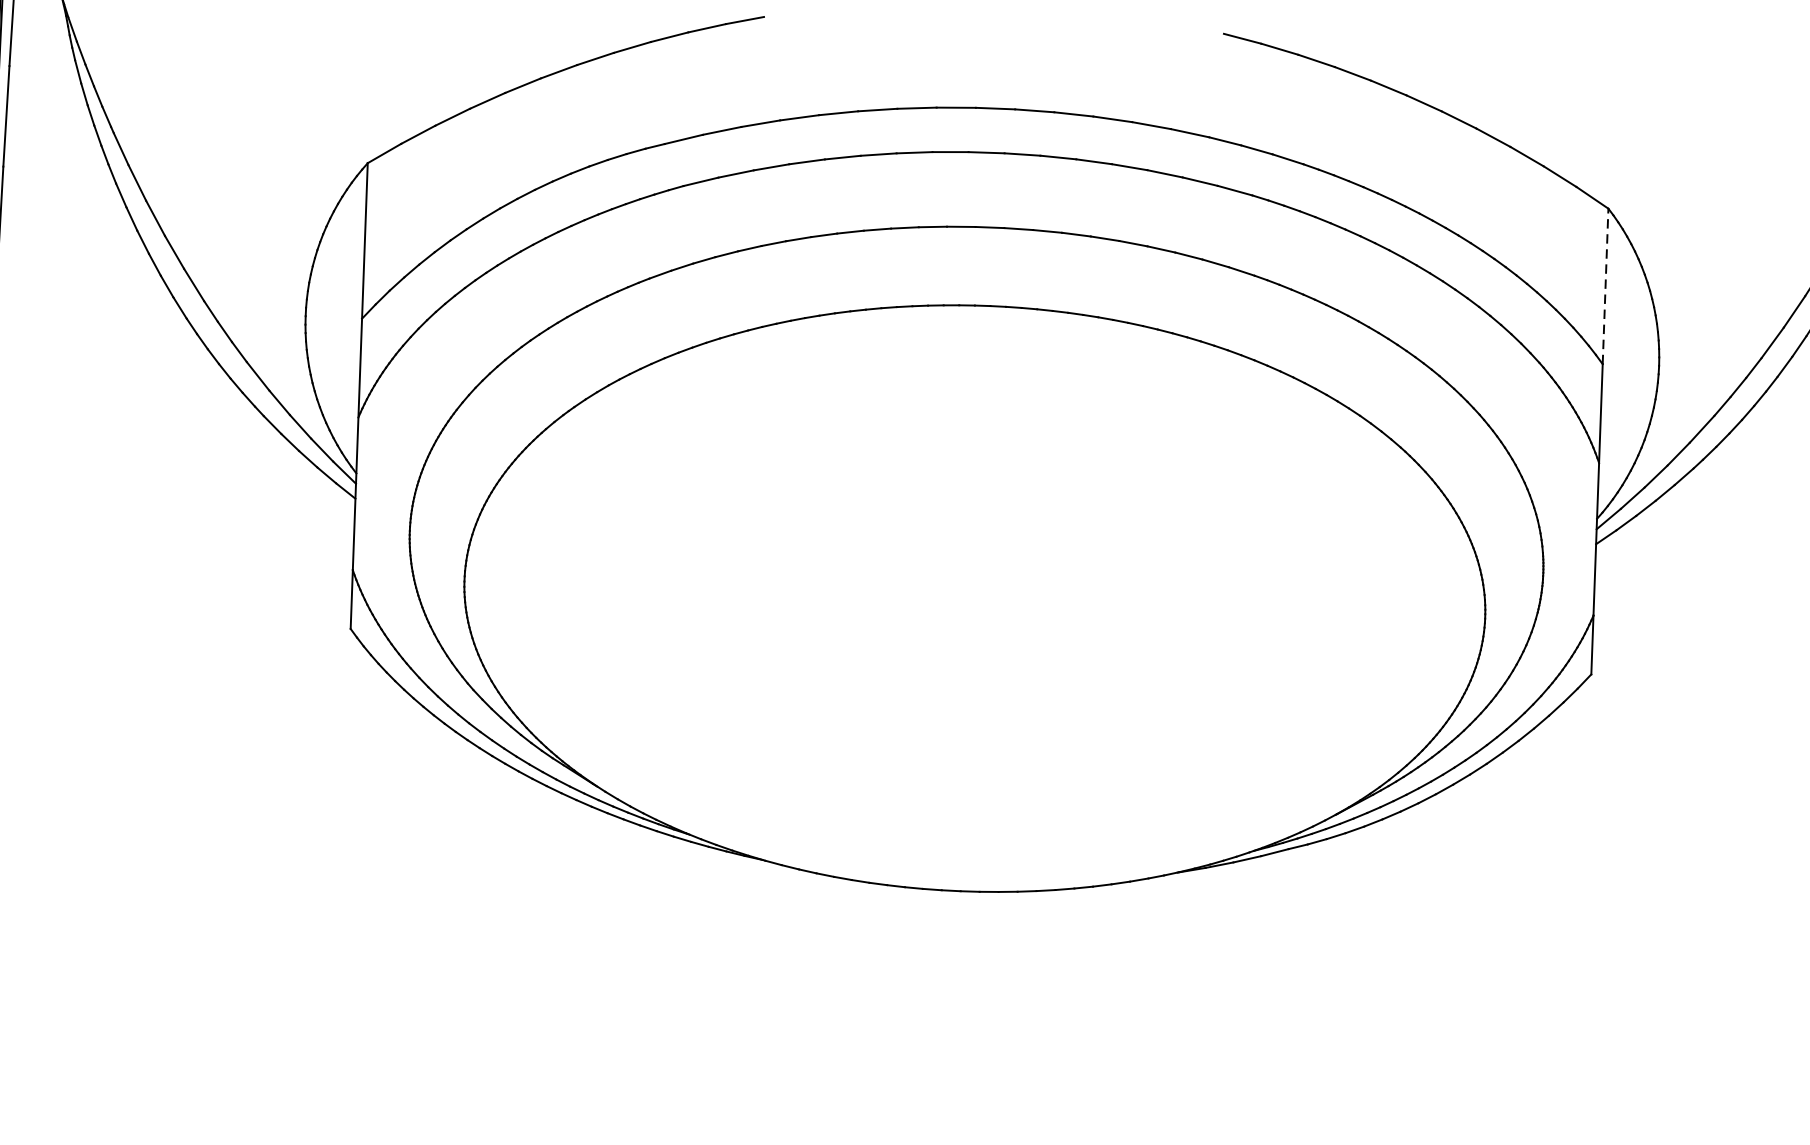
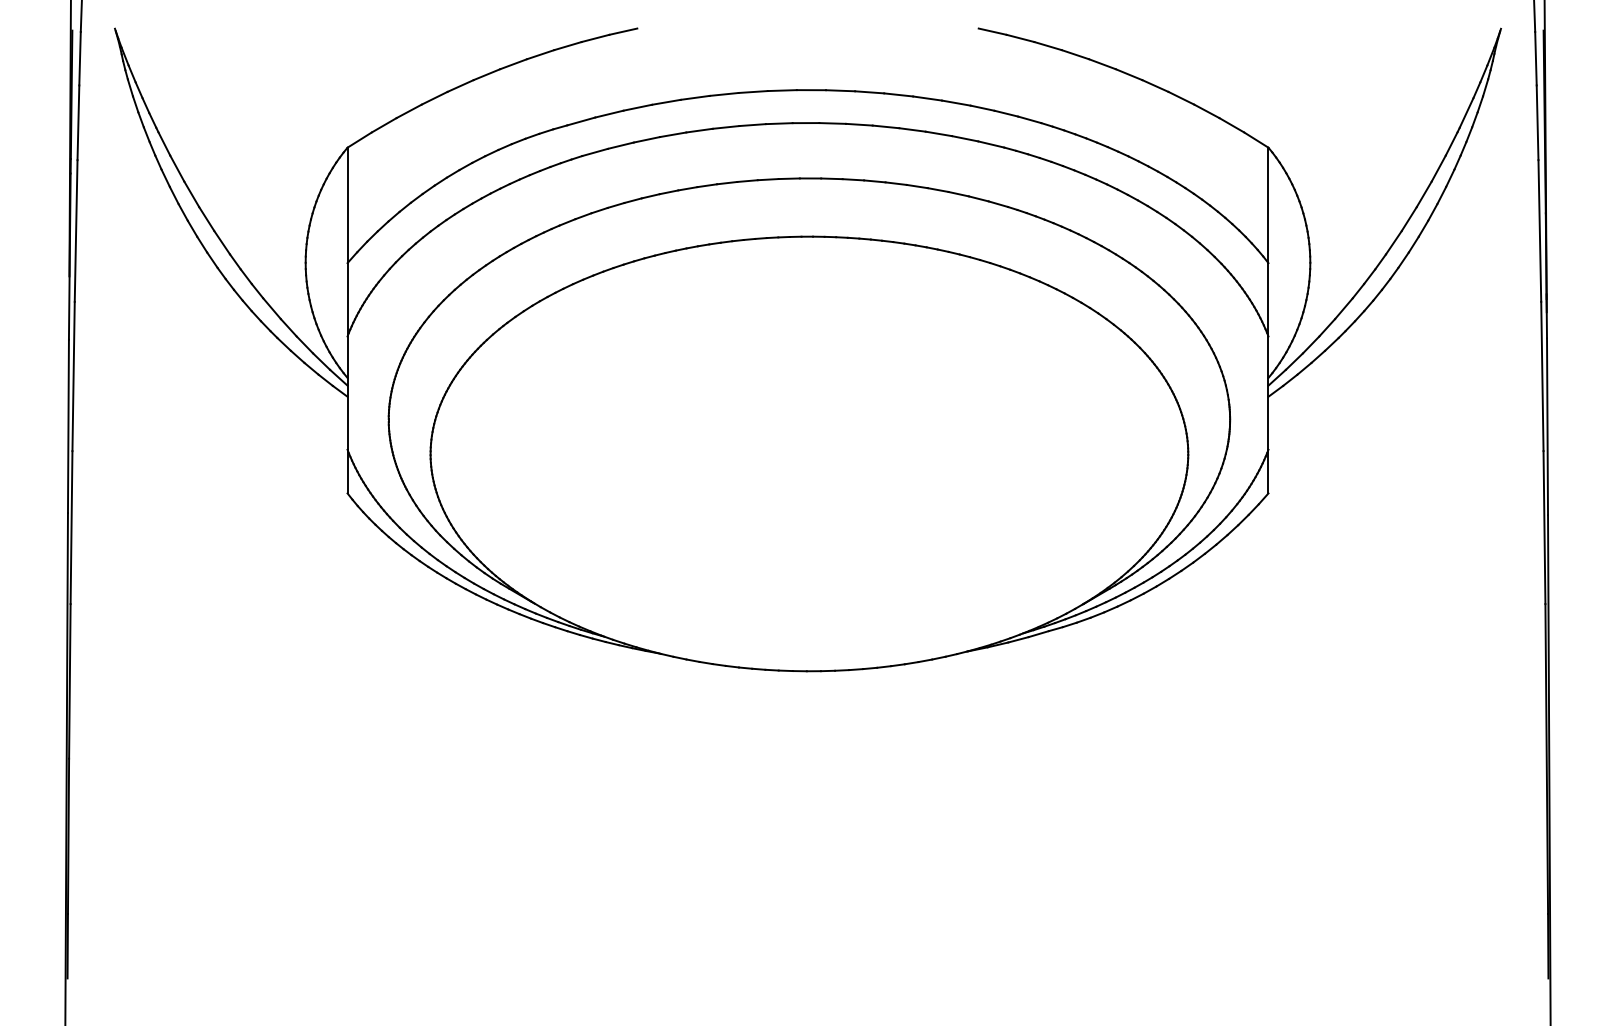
line: (1605, 286) -> (1268, 205), dashed -> solid

